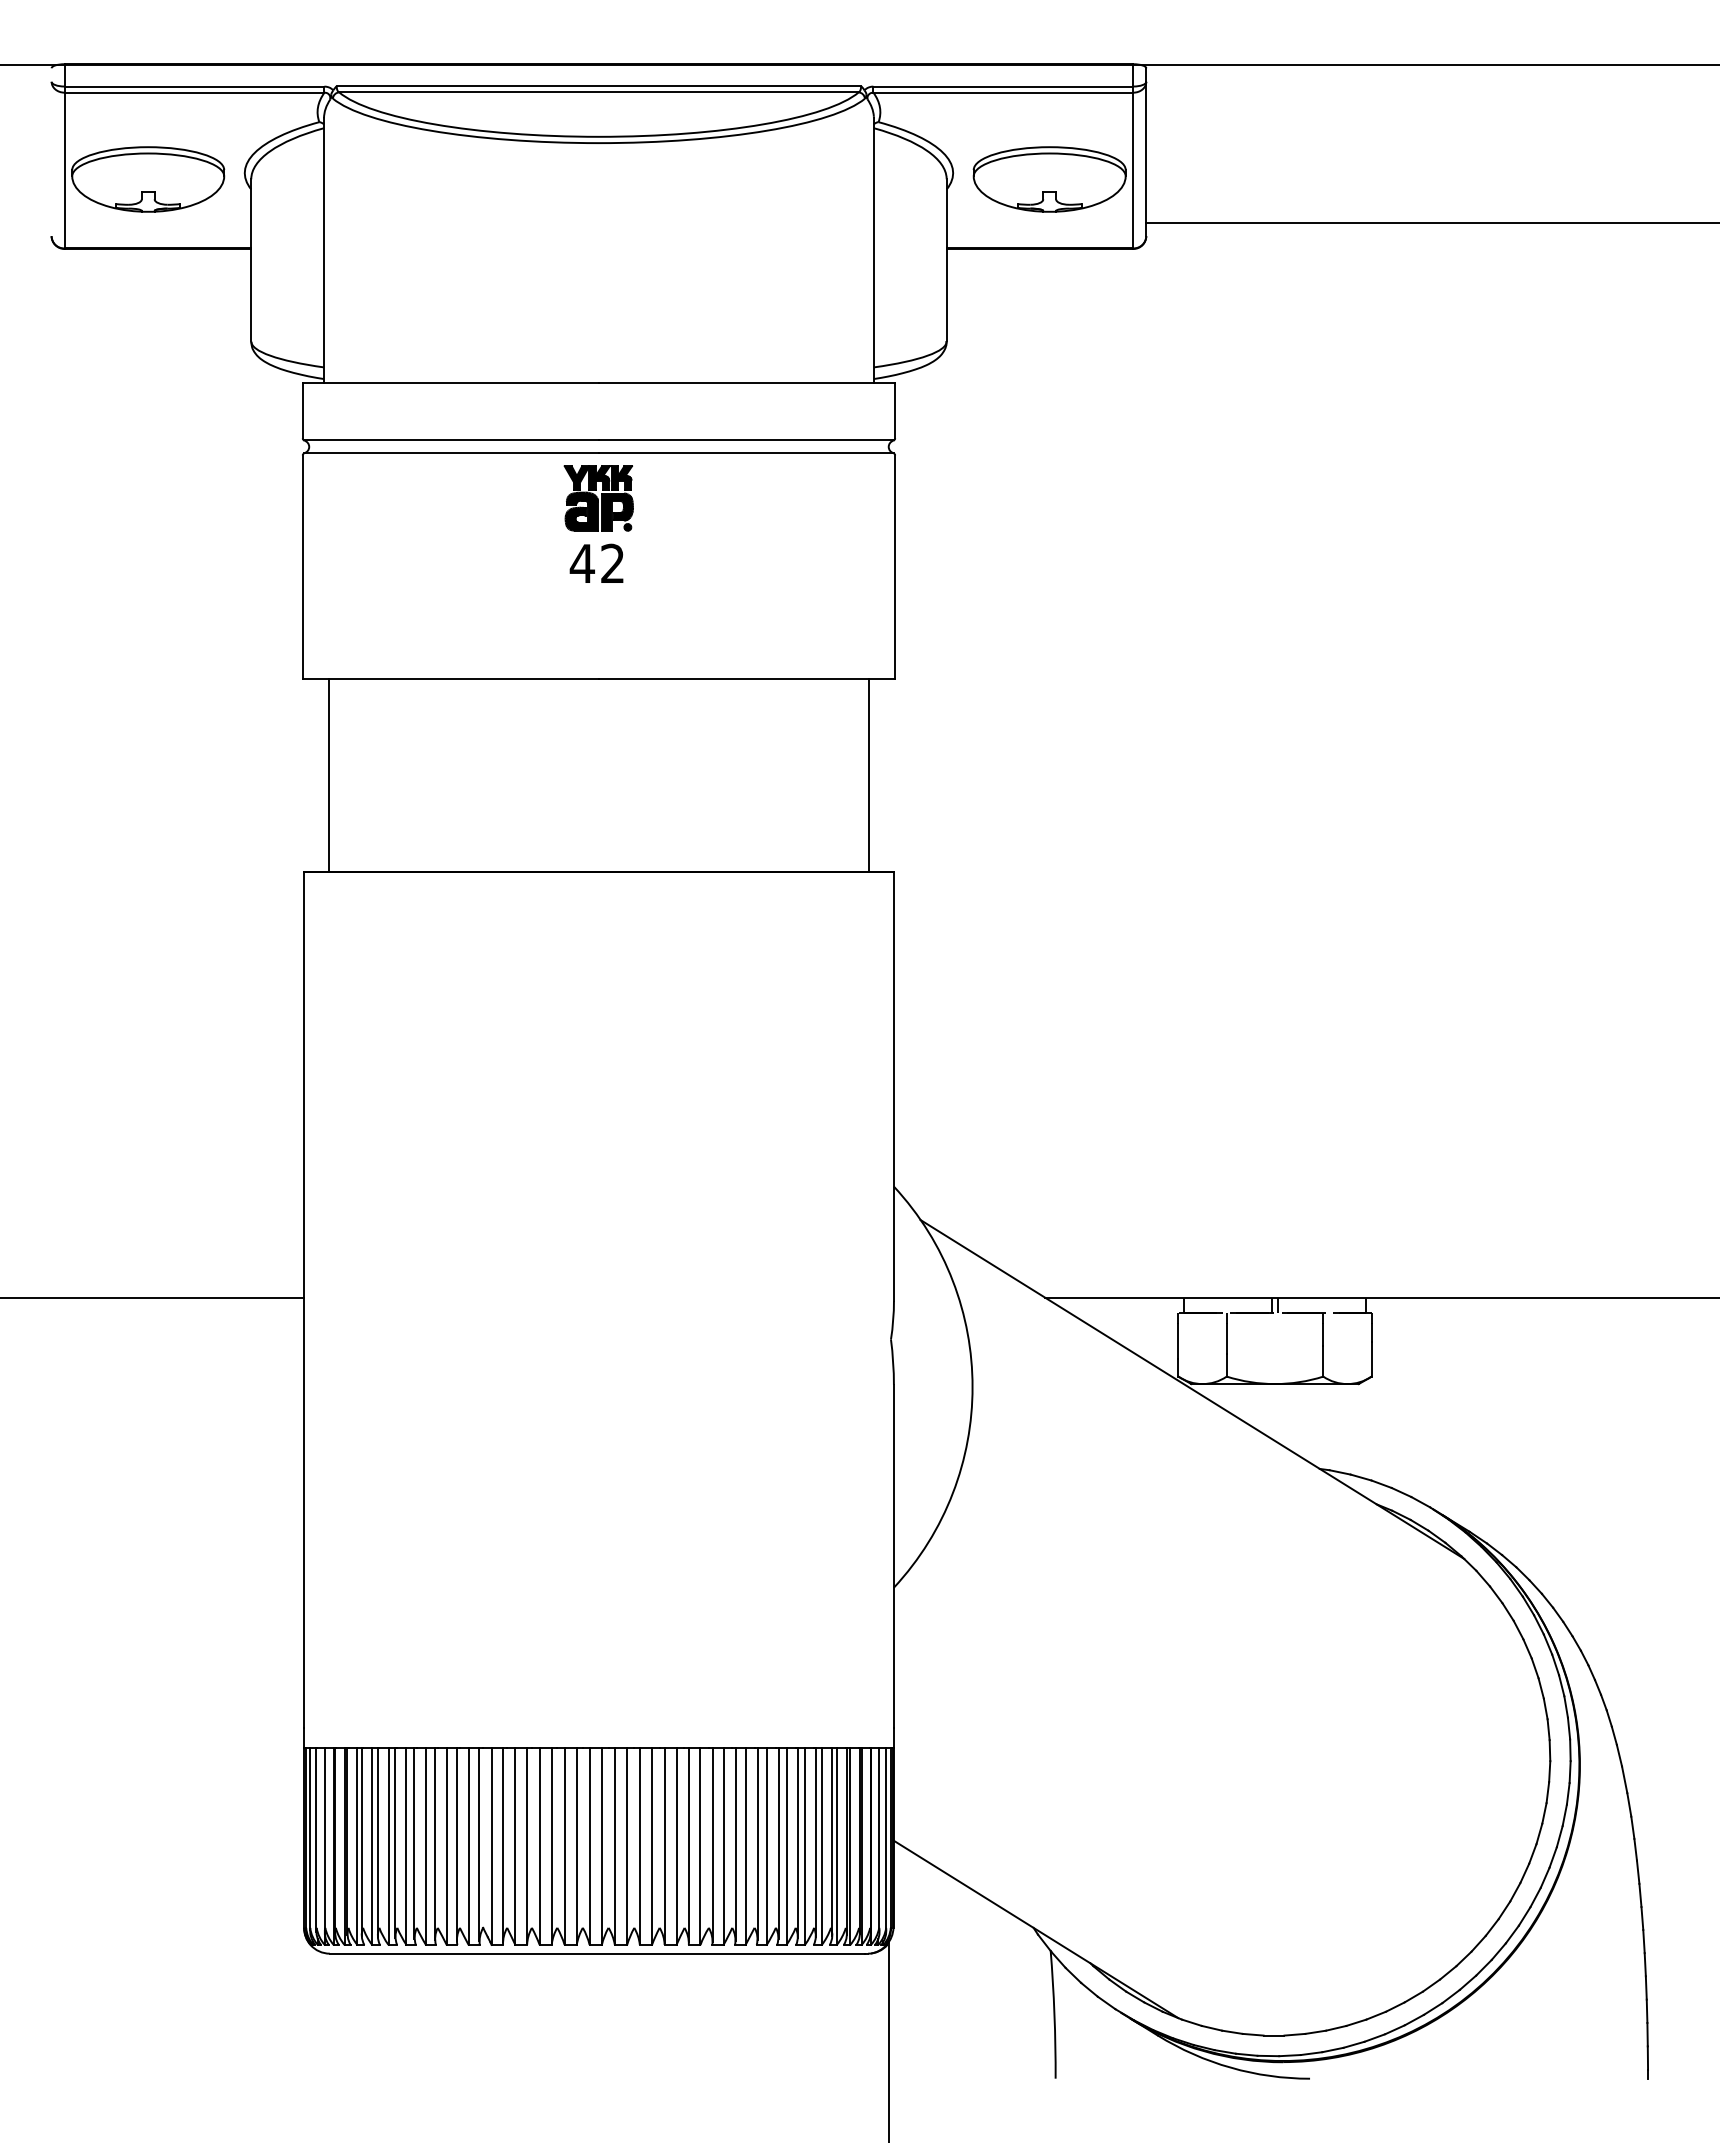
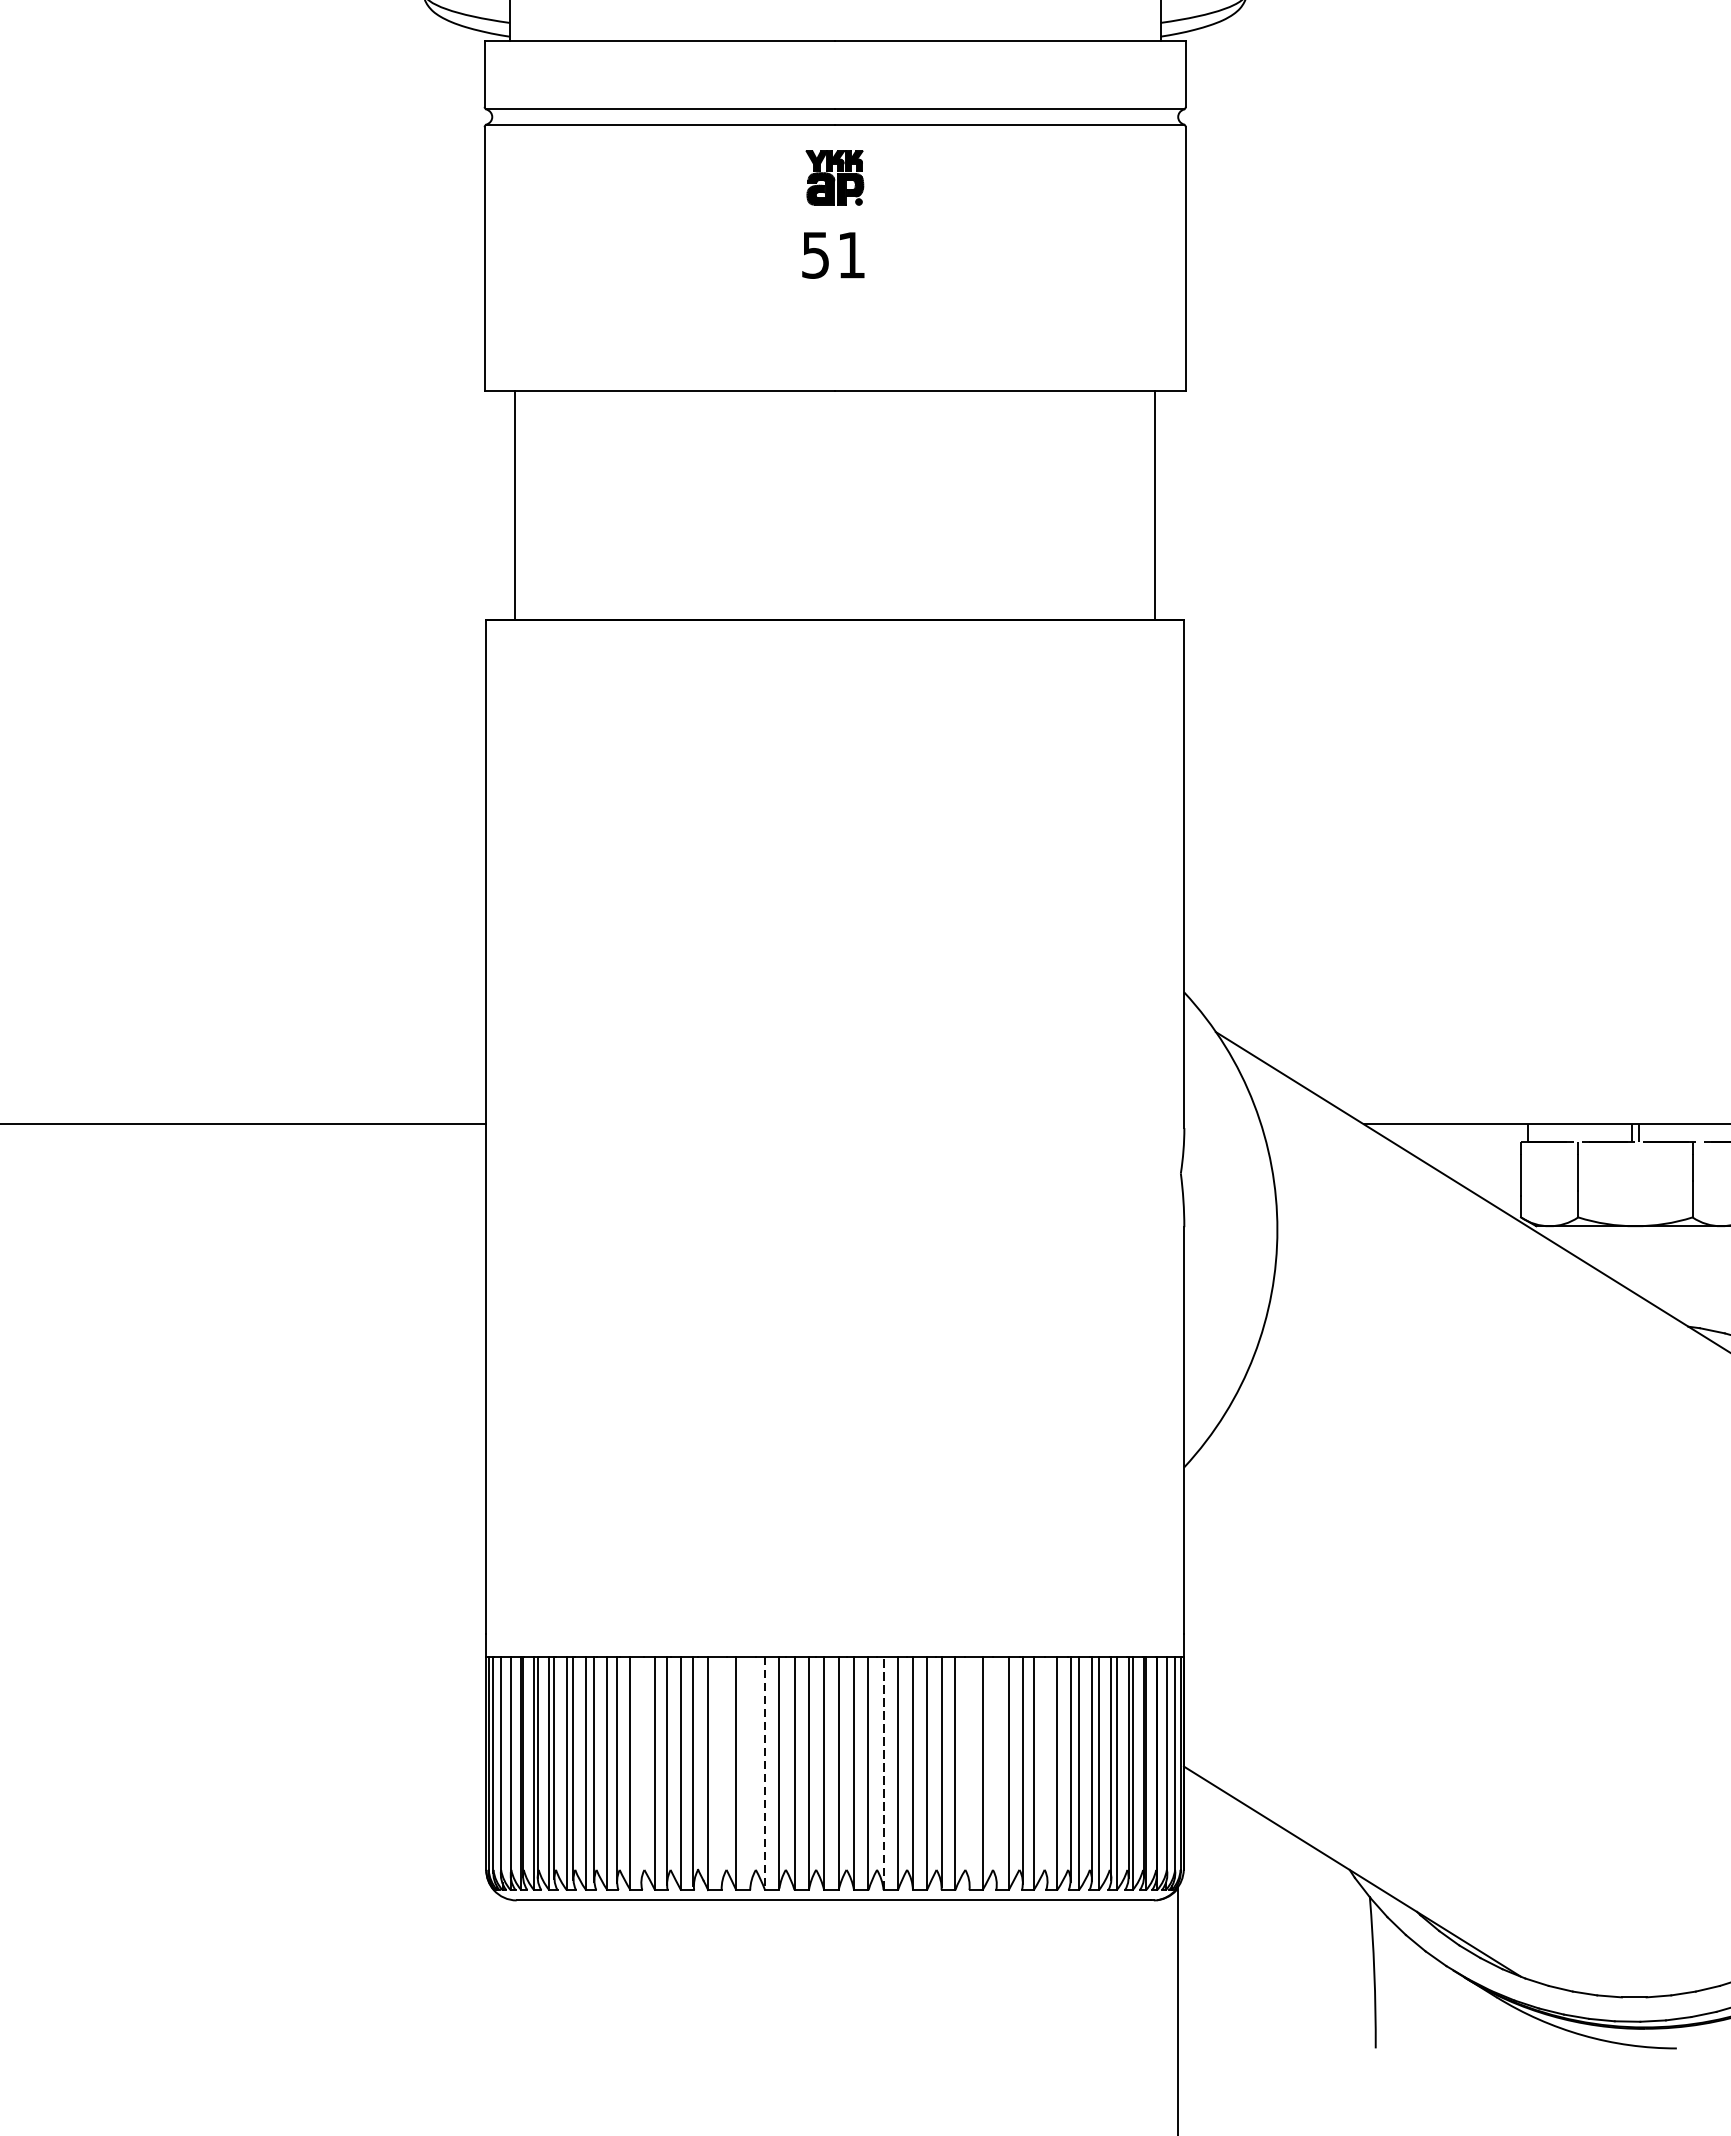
part: (598, 498) -> (834, 178), size x0.7
text: (596, 563) -> (832, 255), 42 -> 51
line: (778, 1842) -> (1047, 1768), removed
line: (434, 1843) -> (640, 1770), removed
line: (735, 1843) -> (996, 1770), removed
line: (502, 1844) -> (721, 1771), removed
line: (526, 1844) -> (749, 1771), removed
line: (712, 1844) -> (969, 1771), removed
line: (639, 1845) -> (883, 1772), solid -> dashed
line: (539, 1846) -> (764, 1773), solid -> dashed

